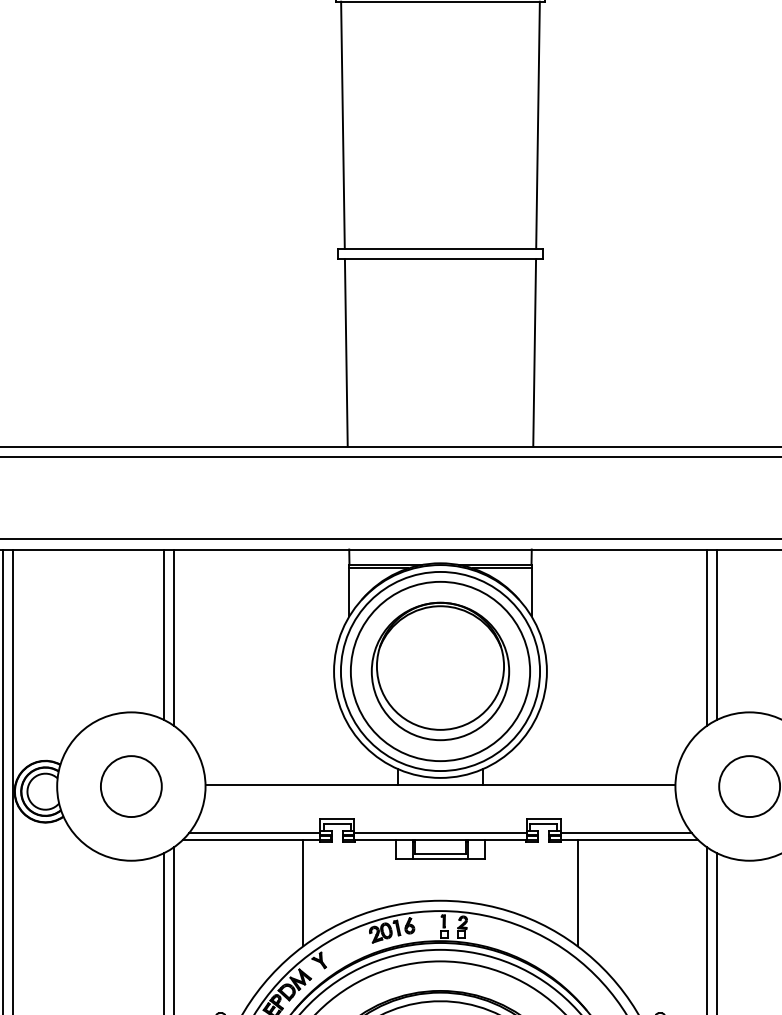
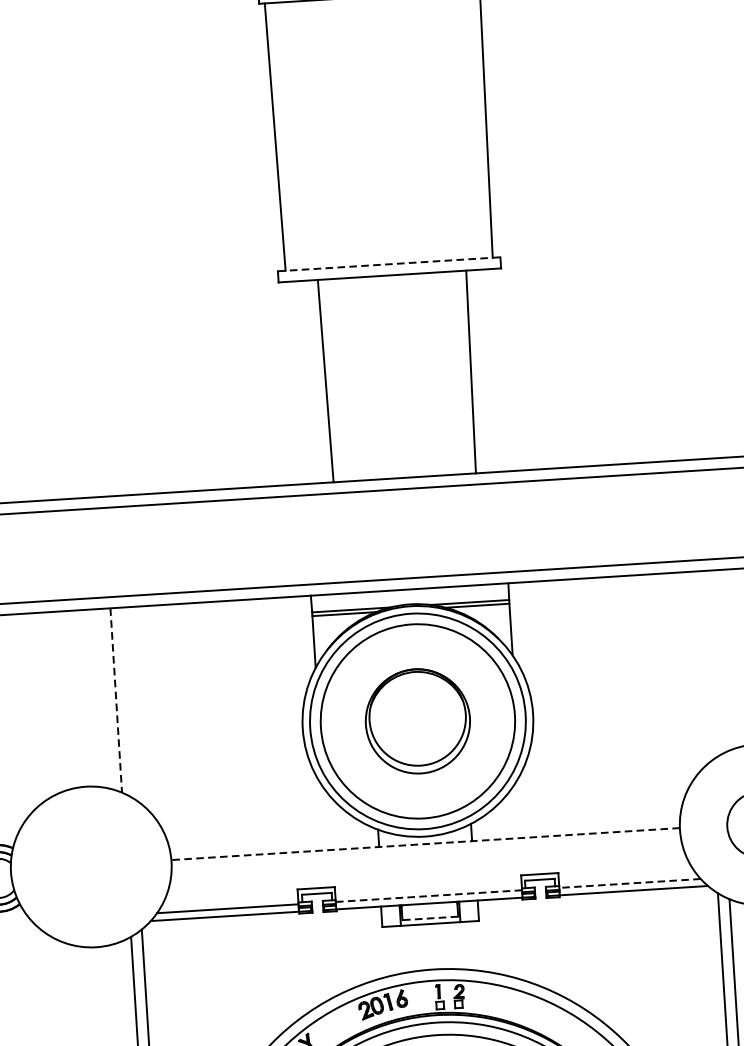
line: (440, 249) -> (389, 264), solid -> dashed
line: (345, 352) -> (324, 380), moved
line: (534, 352) -> (470, 371), moved
line: (716, 634) -> (714, 662), removed
line: (164, 635) -> (116, 701), solid -> dashed
line: (174, 637) -> (127, 702), removed
line: (706, 637) -> (703, 666), removed
part: (440, 671) -> (417, 721), size x0.7
line: (440, 784) -> (425, 843), solid -> dashed
circle: (131, 786) -> (91, 866), removed
line: (440, 832) -> (428, 895), solid -> dashed
line: (625, 832) -> (629, 883), solid -> dashed
line: (440, 853) -> (430, 918), solid -> dashed
line: (303, 892) -> (284, 969), removed
line: (577, 892) -> (581, 951), removed

